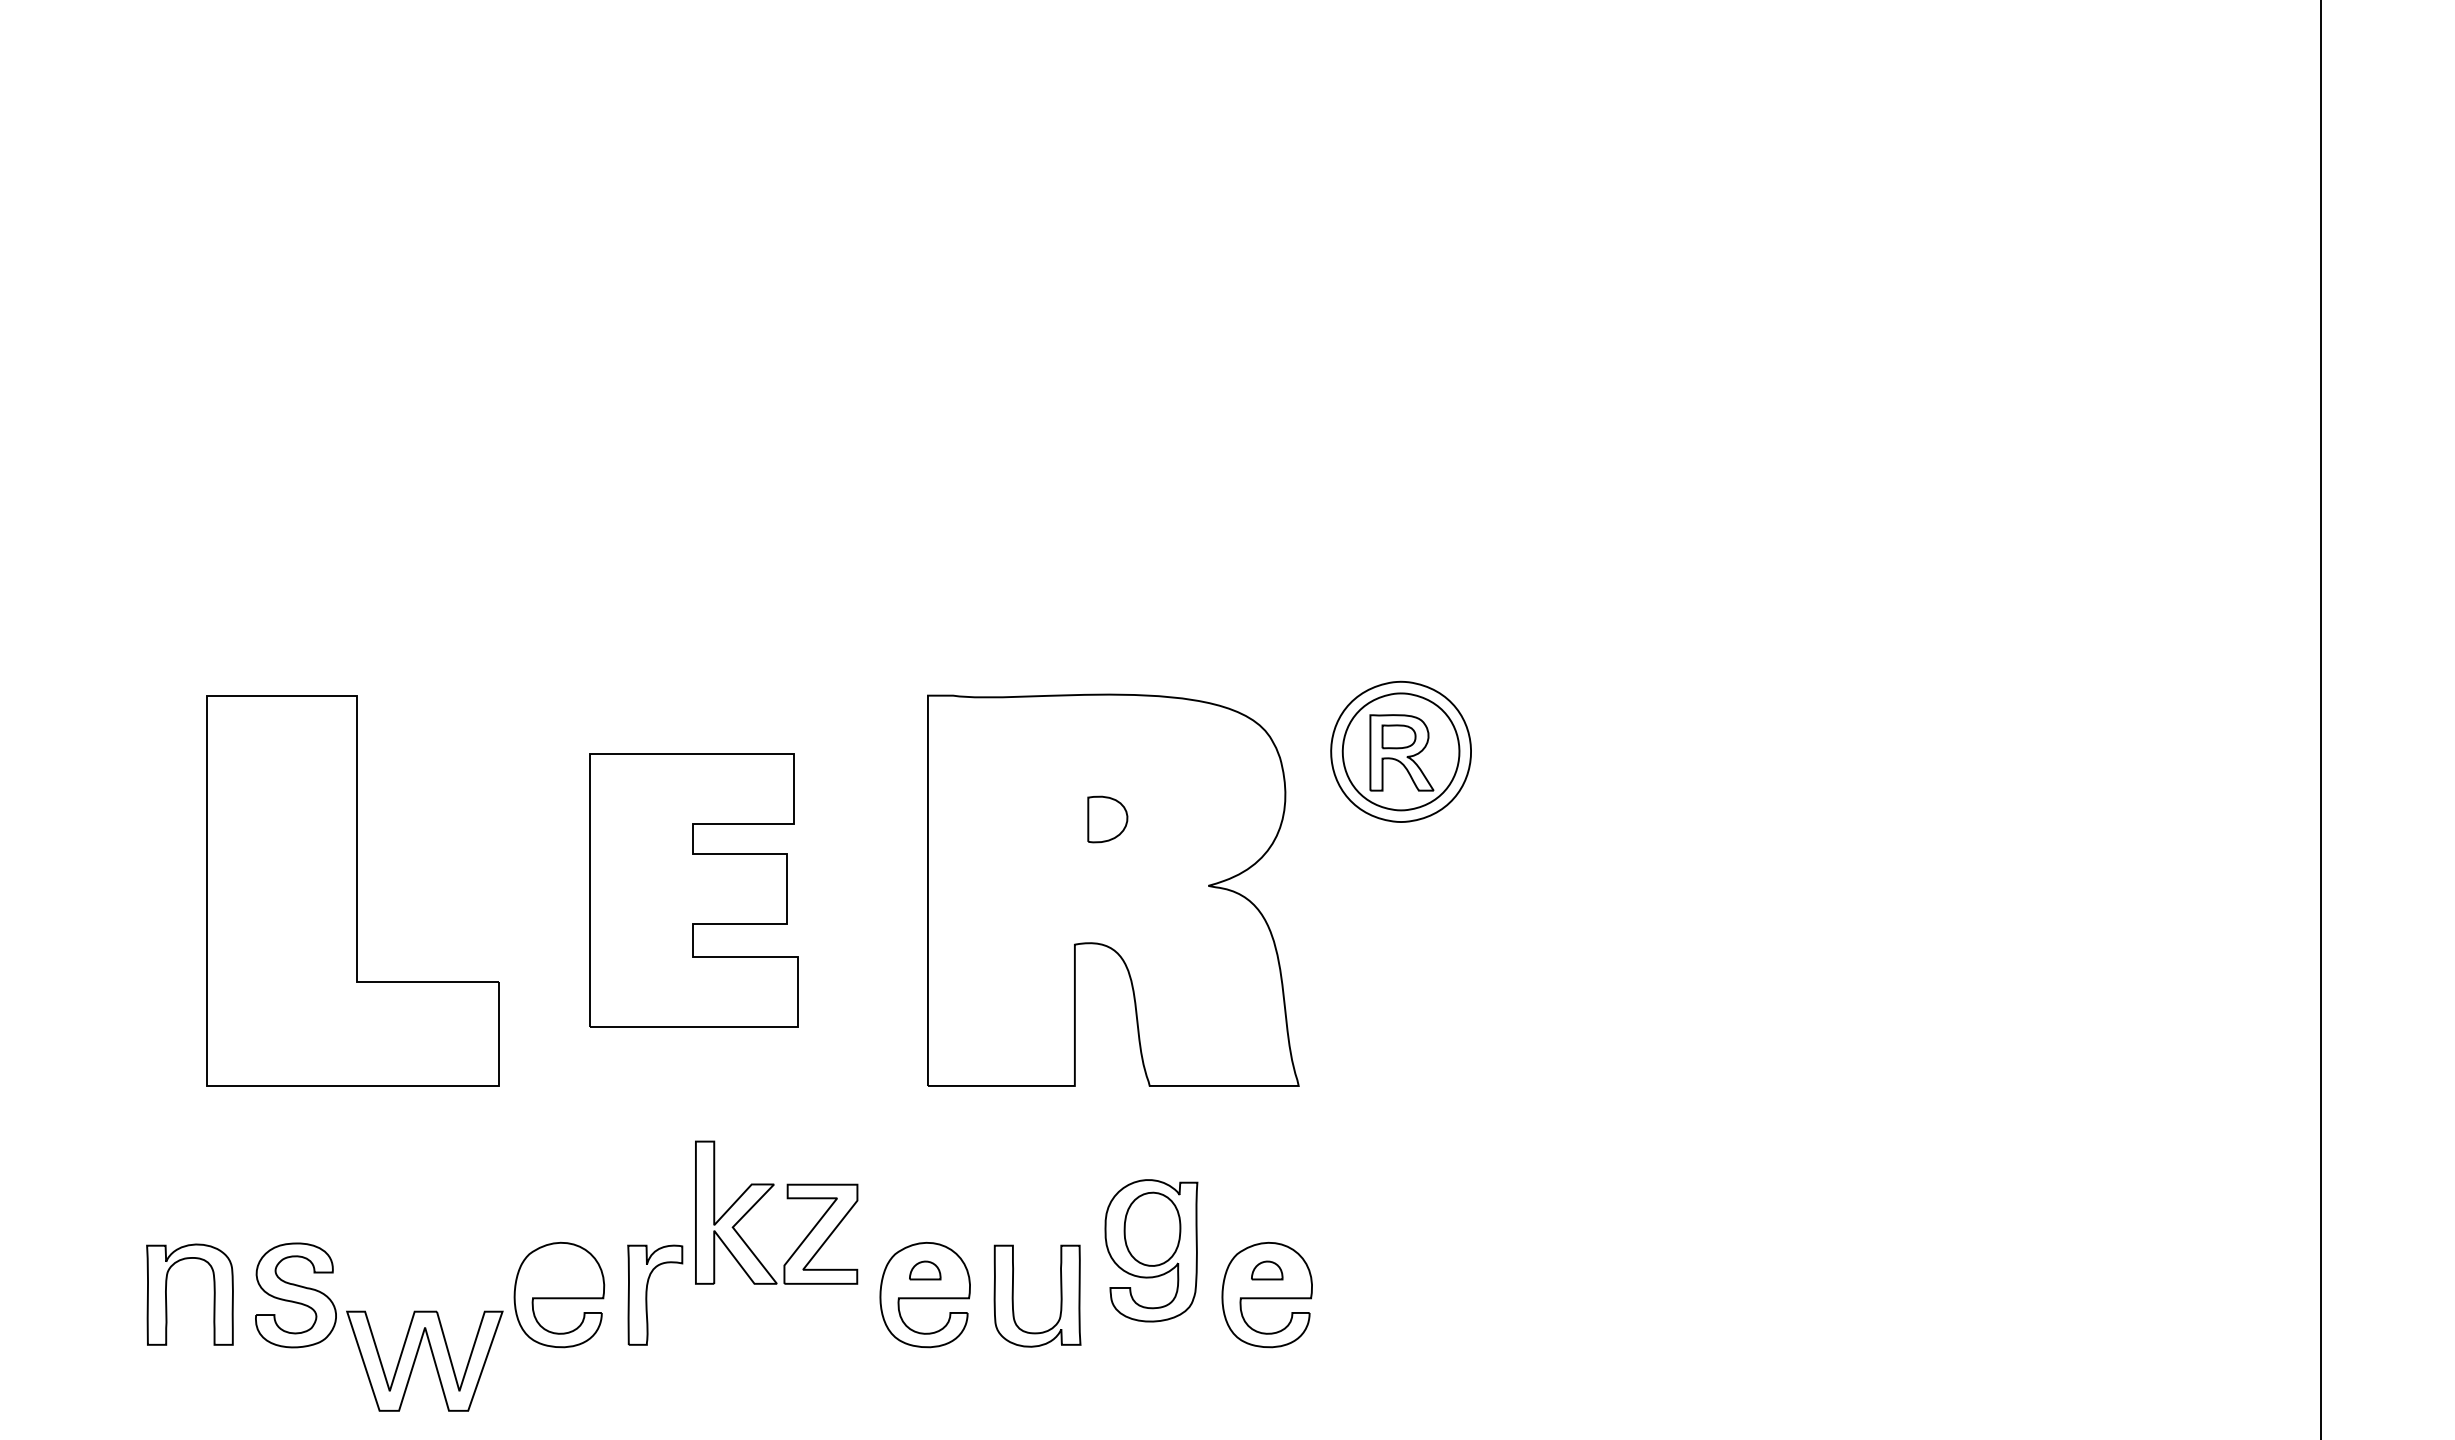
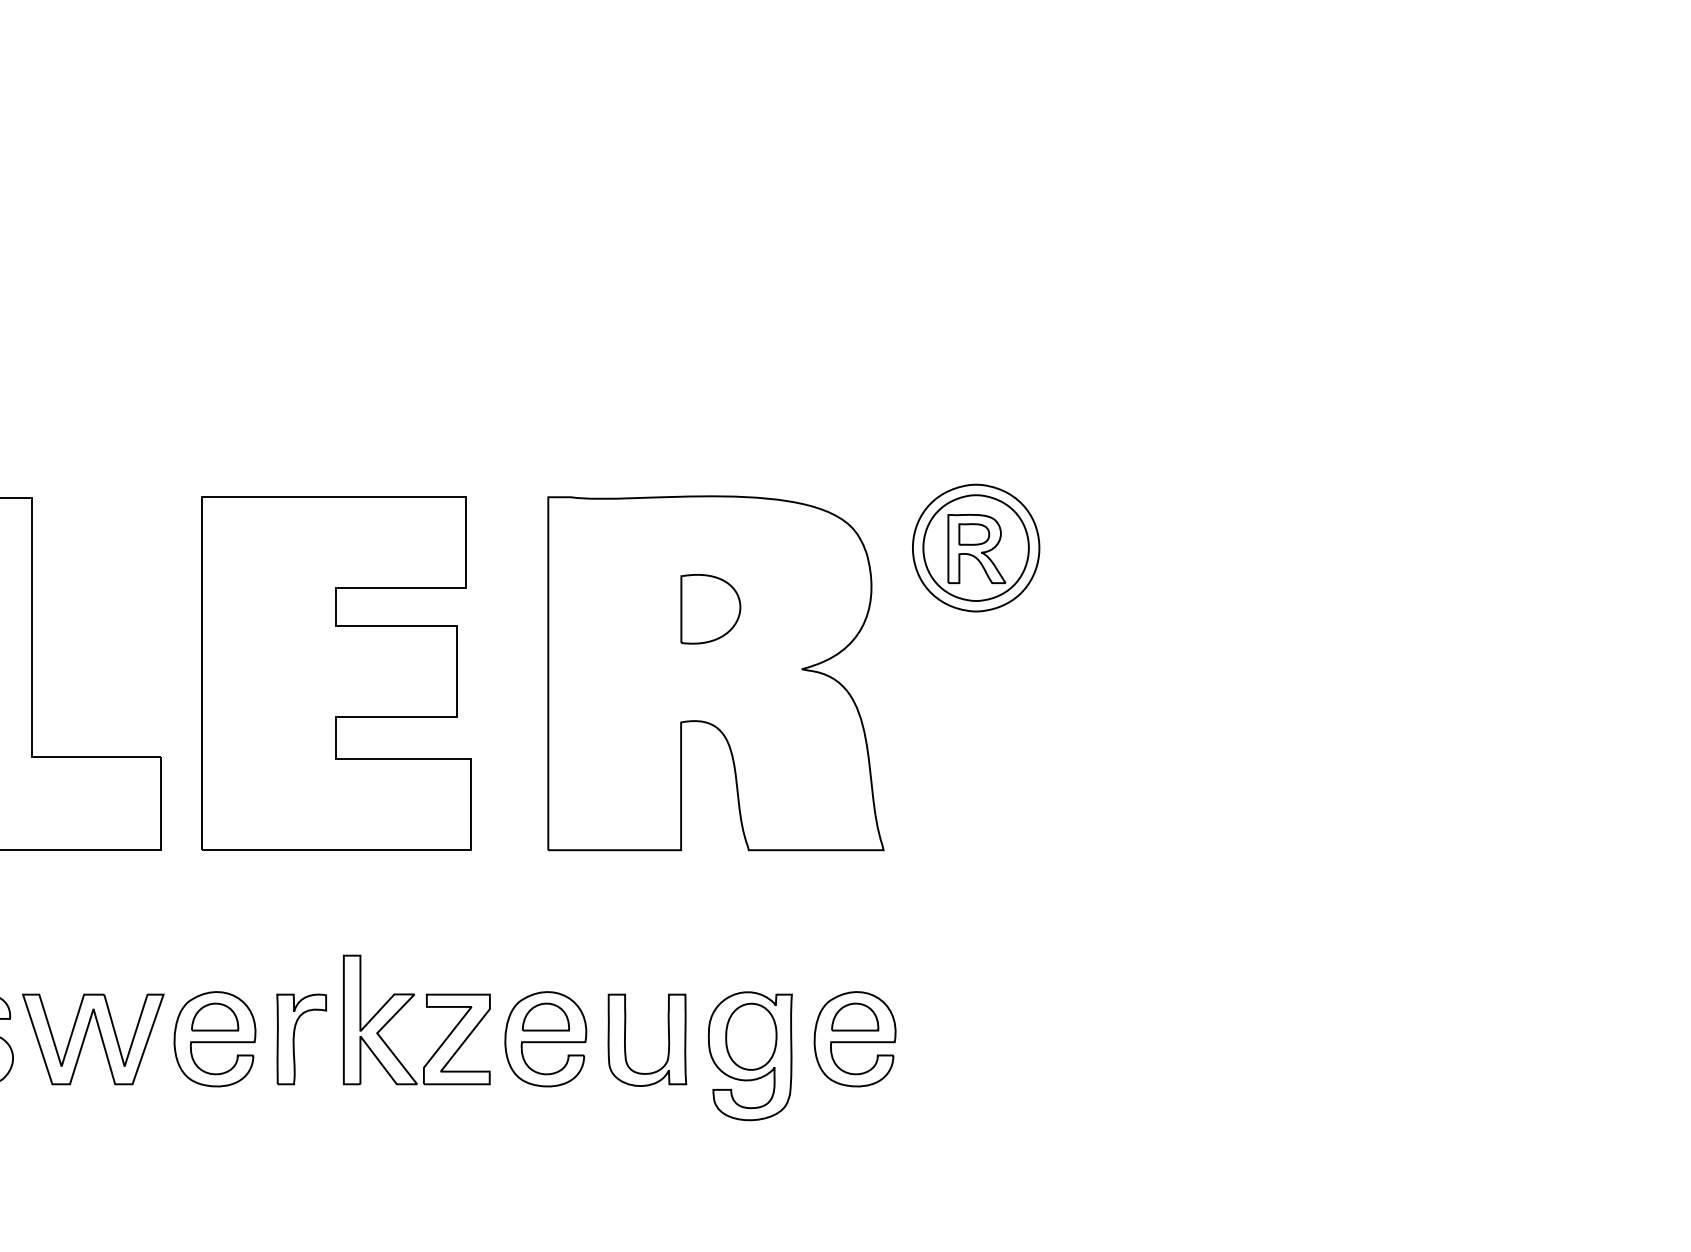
part: (1107, 819) -> (710, 609), size x1.67
part: (693, 890) -> (336, 673), size x1.43
part: (787, 1199) -> (426, 1008), moved
part: (1151, 1250) -> (750, 1055), moved
part: (559, 1270) -> (215, 1017), added
part: (924, 1270) -> (545, 1017), size x1.67
part: (1266, 1270) -> (854, 1017), size x1.67
part: (416, 1359) -> (85, 1037), moved

